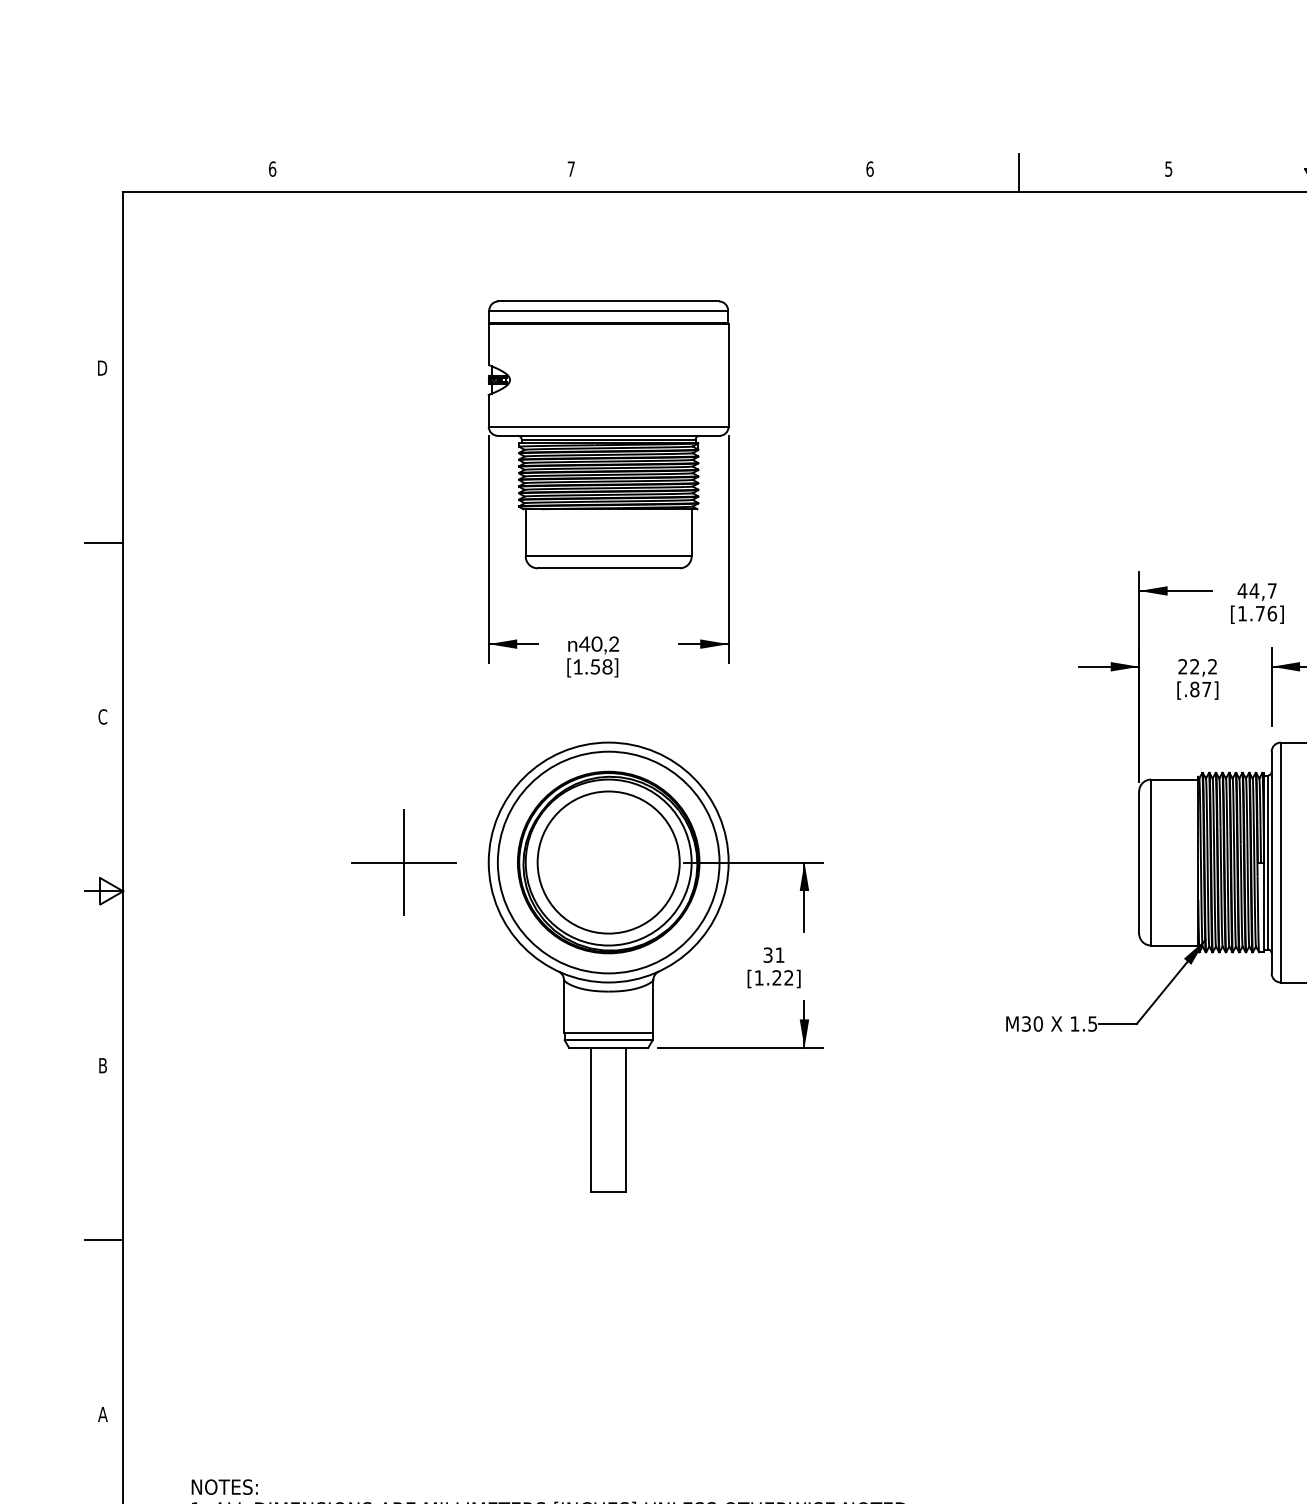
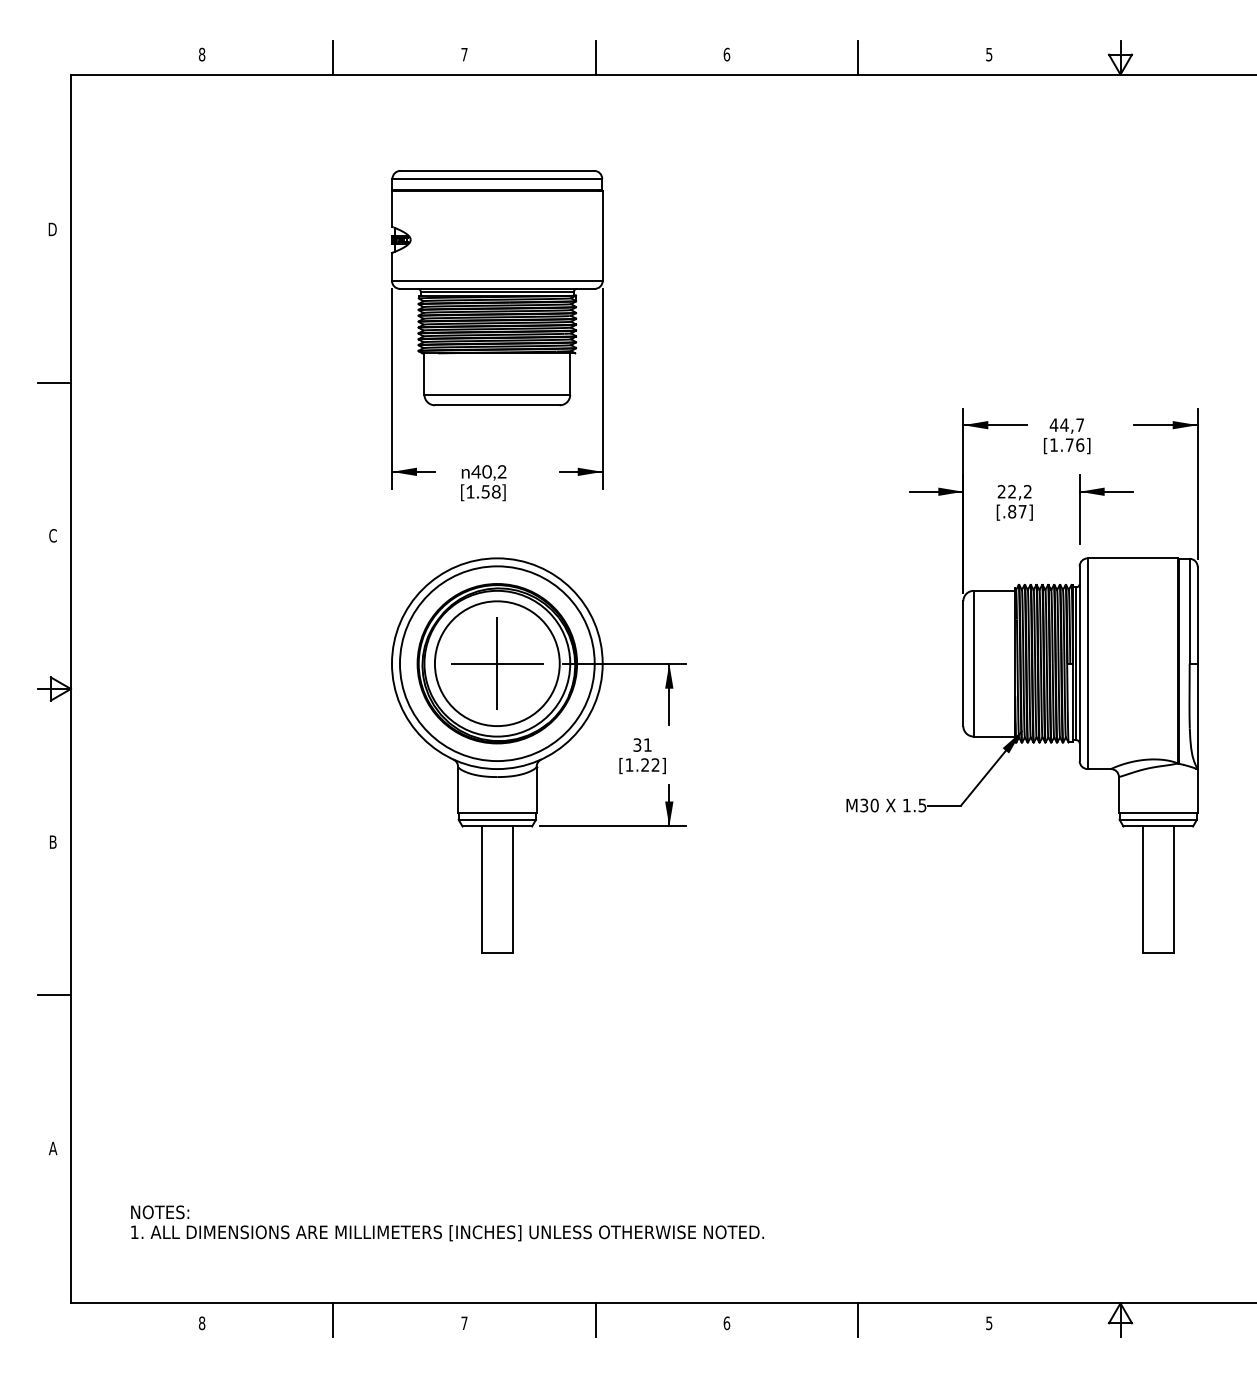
text: (271, 168) -> (201, 54), 6 -> 8
line: (422, 172) -> (333, 57), added
line: (720, 172) -> (595, 57), added
part: (403, 862) -> (497, 663), moved

